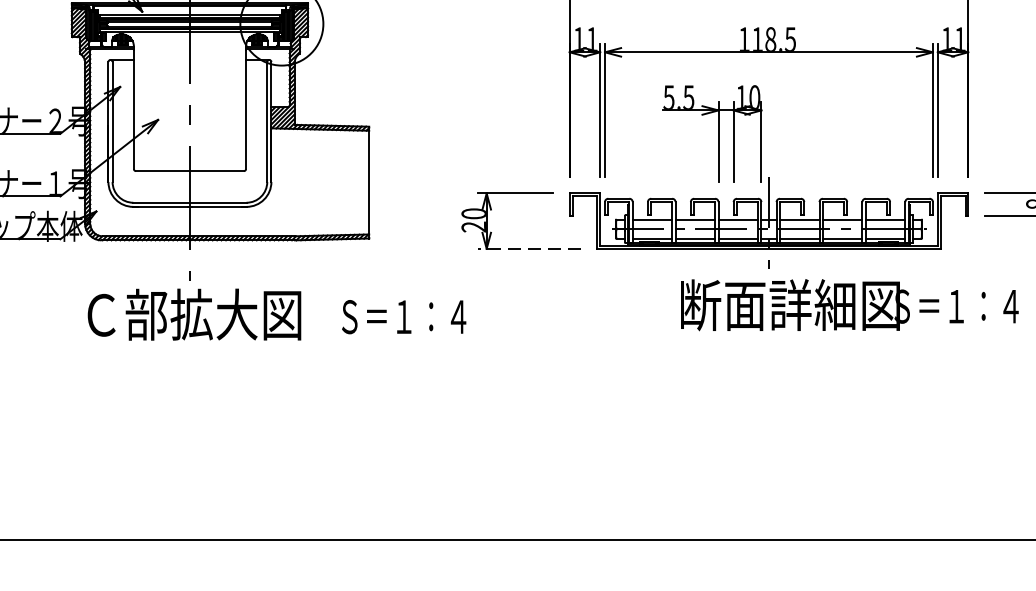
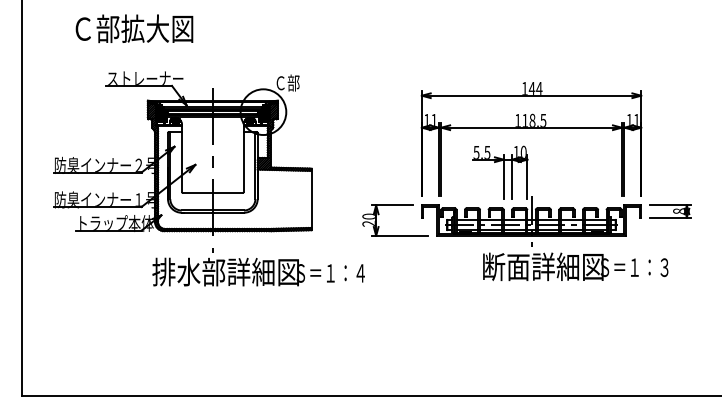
line: (529, 248) -> (399, 235), dashed -> solid
text: (1010, 306) -> (664, 267), Ｓ＝１：４ -> Ｓ＝１：３
text: (212, 313) -> (225, 271), Ｃ部拡大図 -> 排水部詳細図

